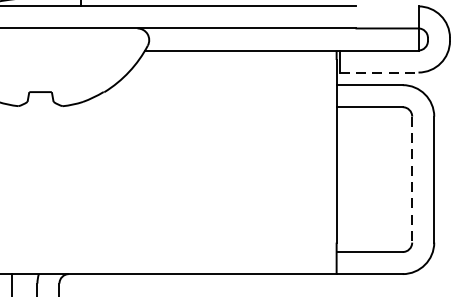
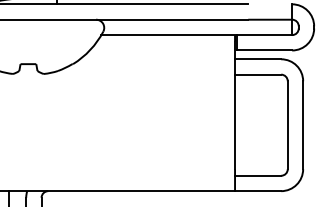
line: (380, 72) -> (265, 50), dashed -> solid
line: (411, 180) -> (287, 125), dashed -> solid

